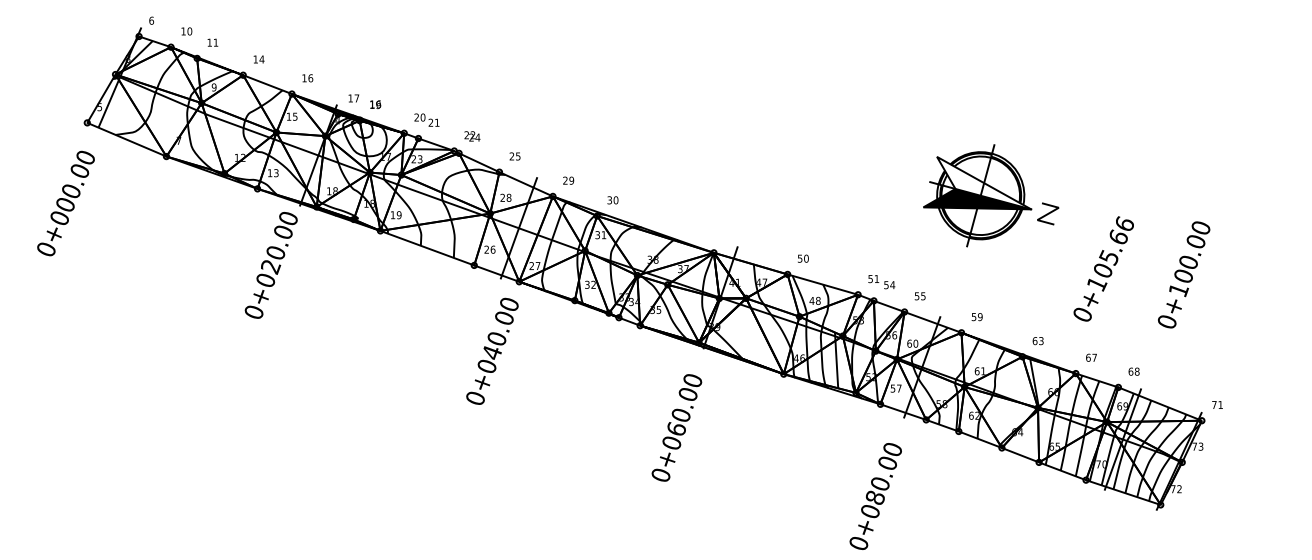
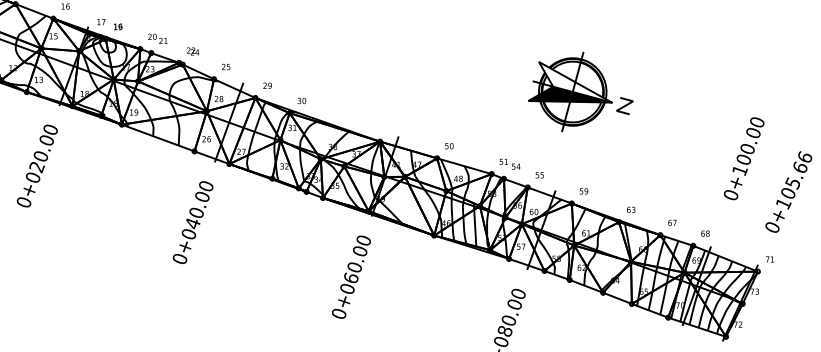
part: (991, 195) -> (581, 91), moved
text: (270, 265) -> (36, 166), moved
text: (1103, 268) -> (788, 191), moved
text: (492, 350) -> (193, 221), moved

